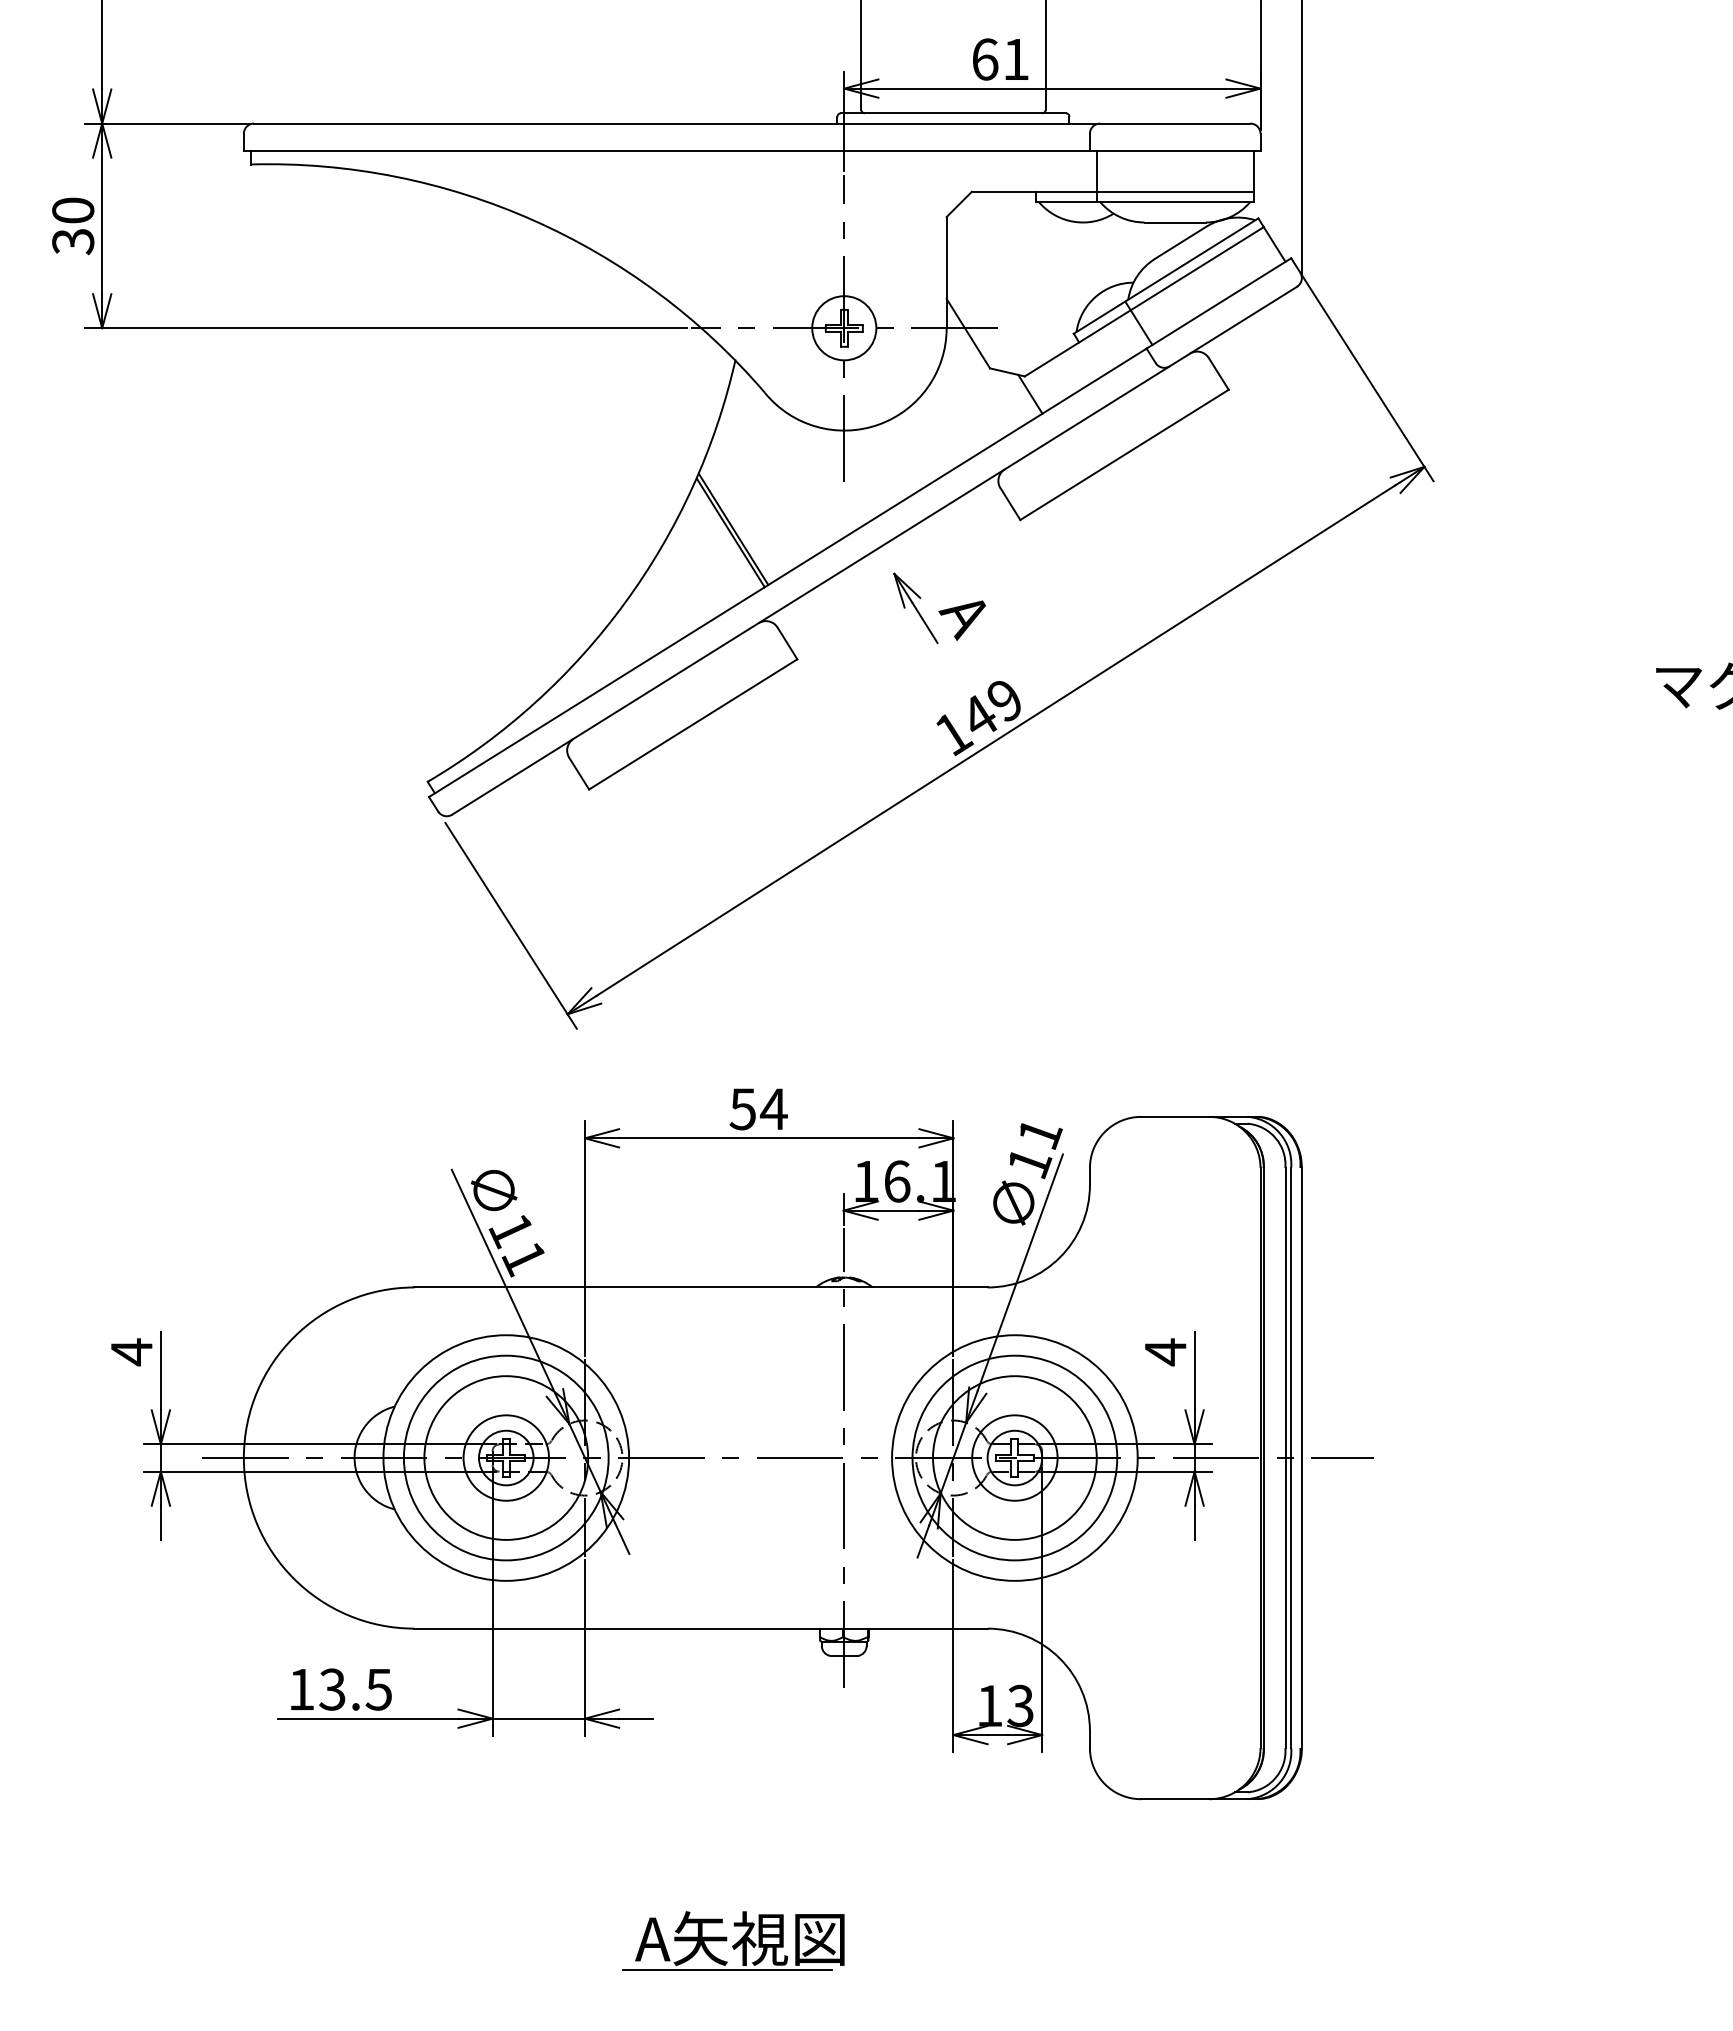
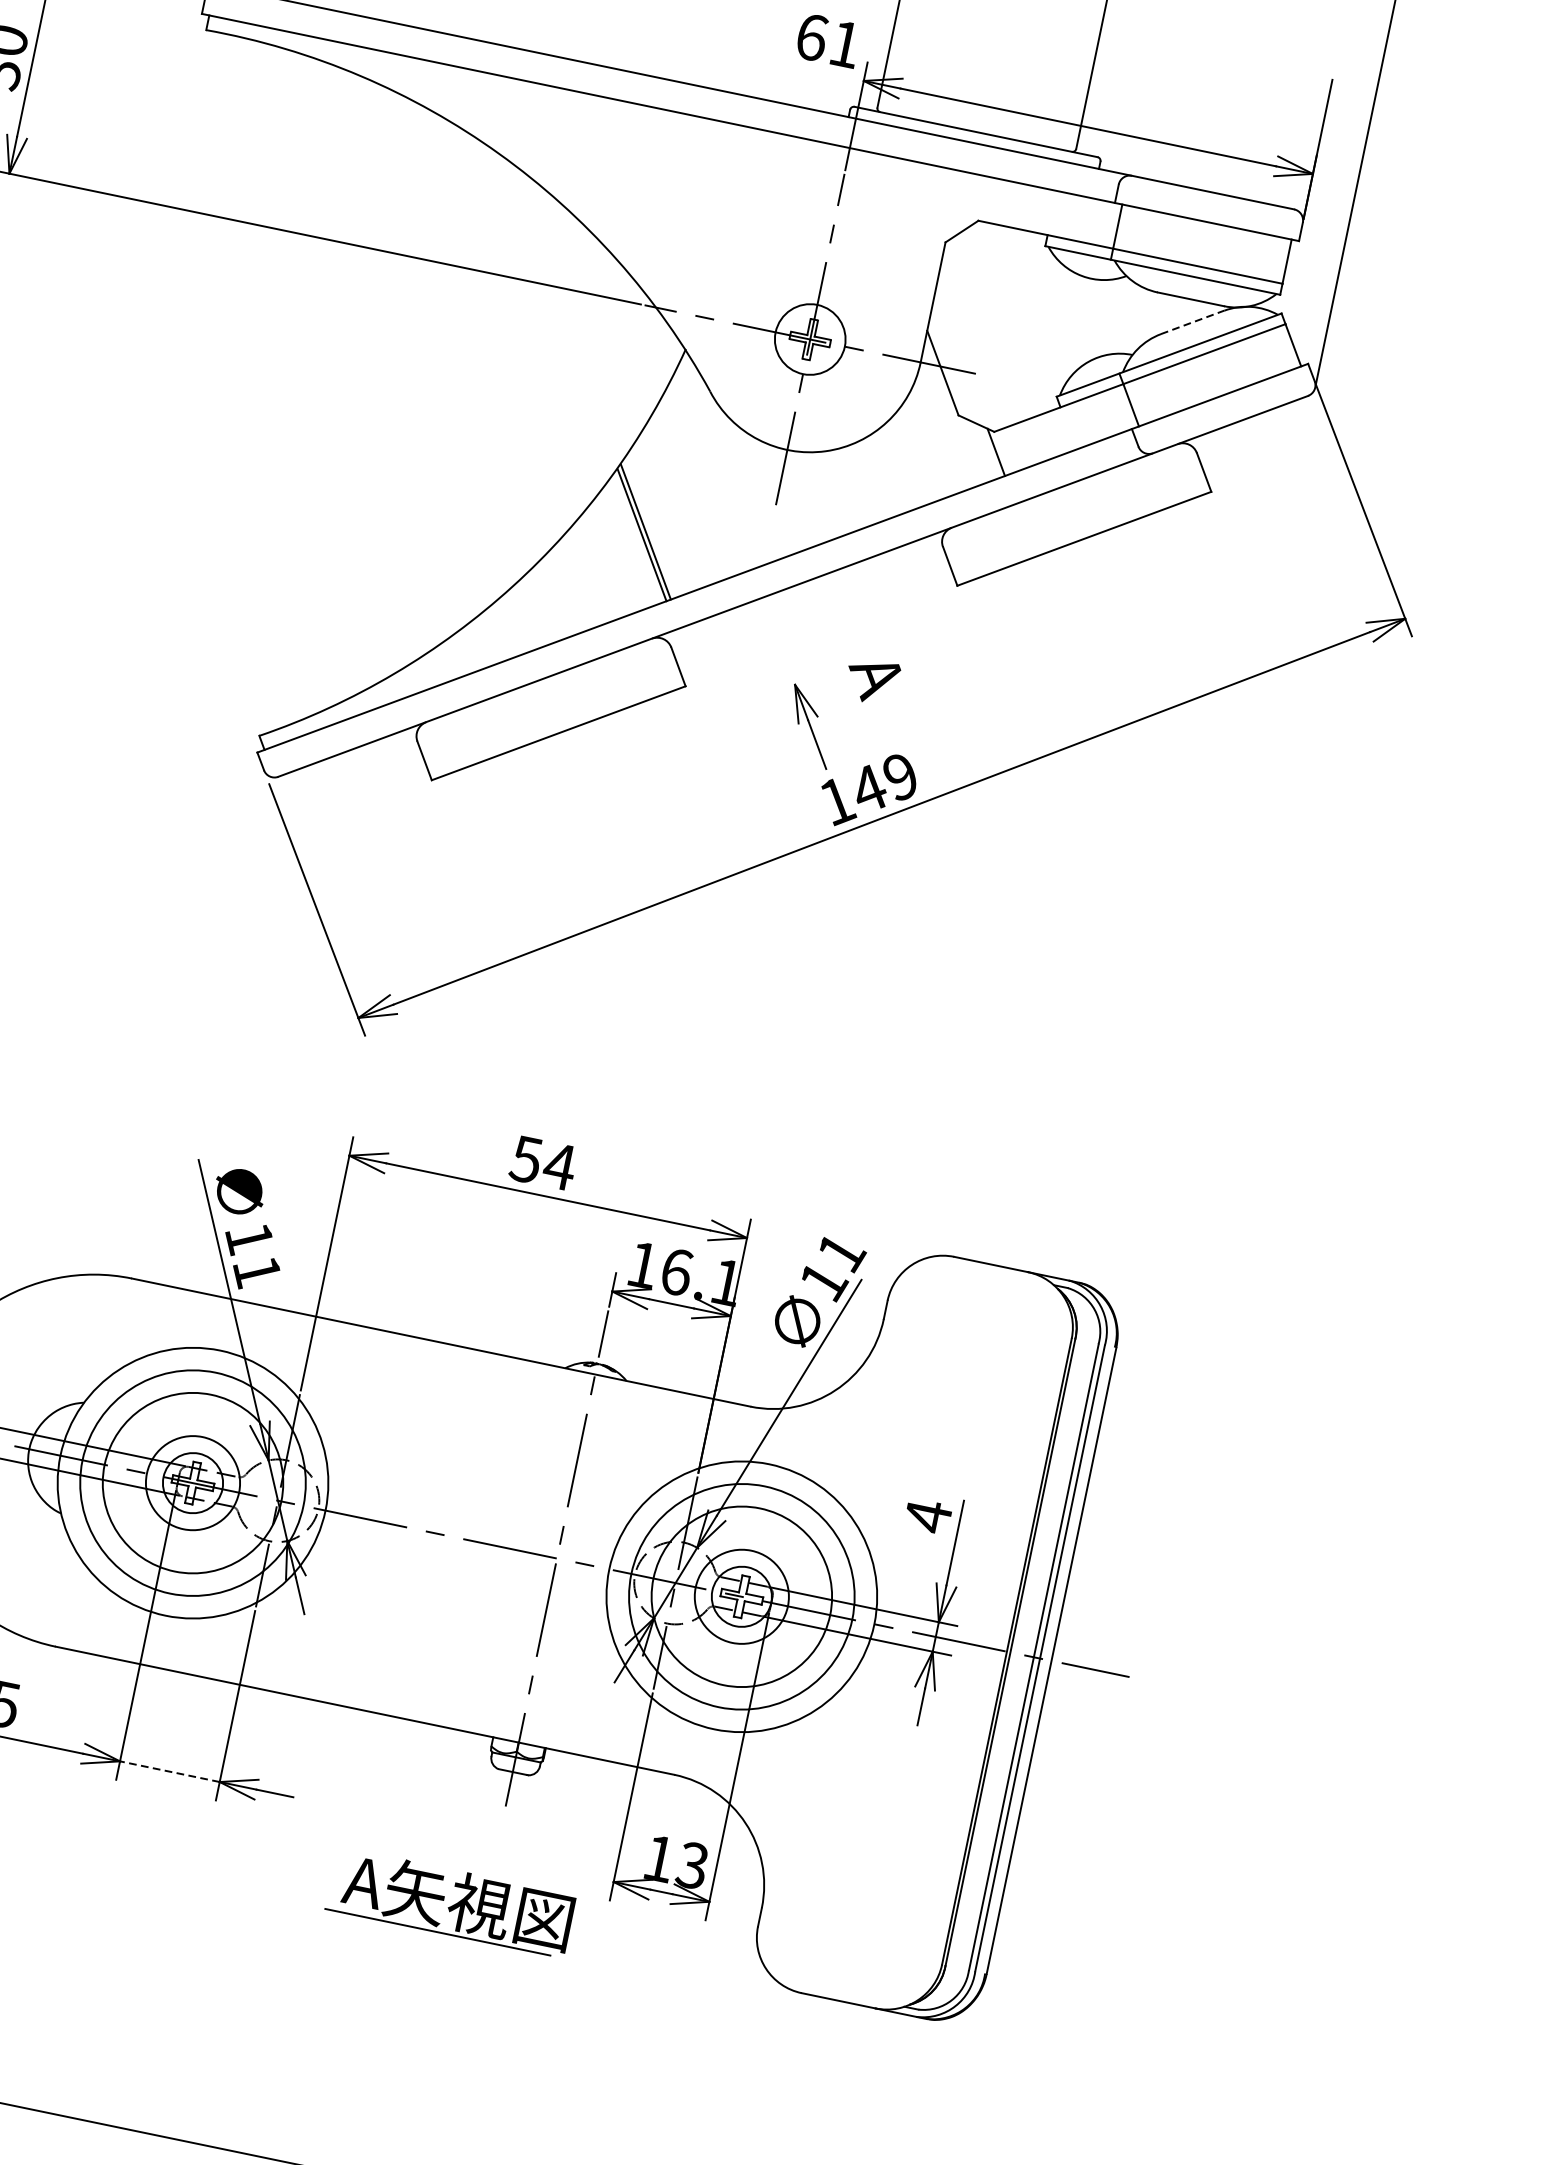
text: (1000, 59) -> (828, 40), moved
line: (1180, 242) -> (1192, 322), solid -> dashed
part: (915, 607) -> (810, 725), moved
line: (538, 1718) -> (169, 1771), solid -> dashed
part: (733, 1940) -> (450, 1901), moved

